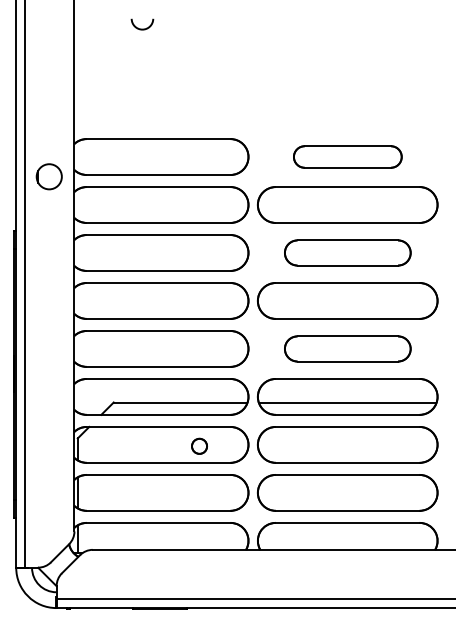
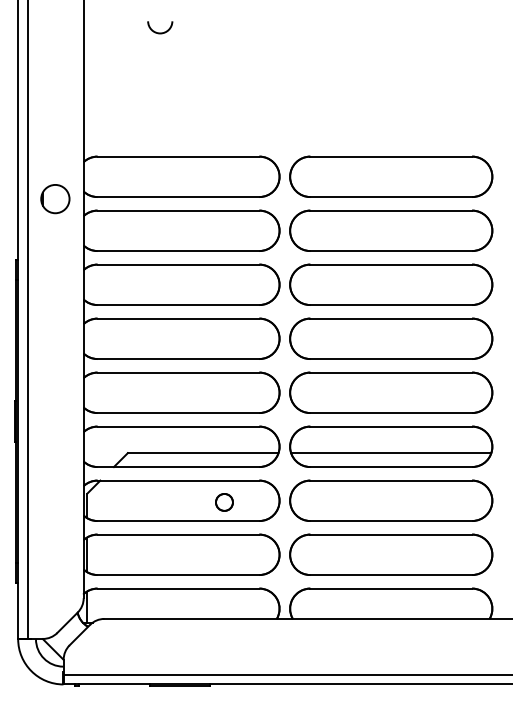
part: (347, 156) -> (390, 176), size x1.67
part: (347, 252) -> (390, 284), size x1.43
part: (347, 348) -> (390, 392), size x1.43

